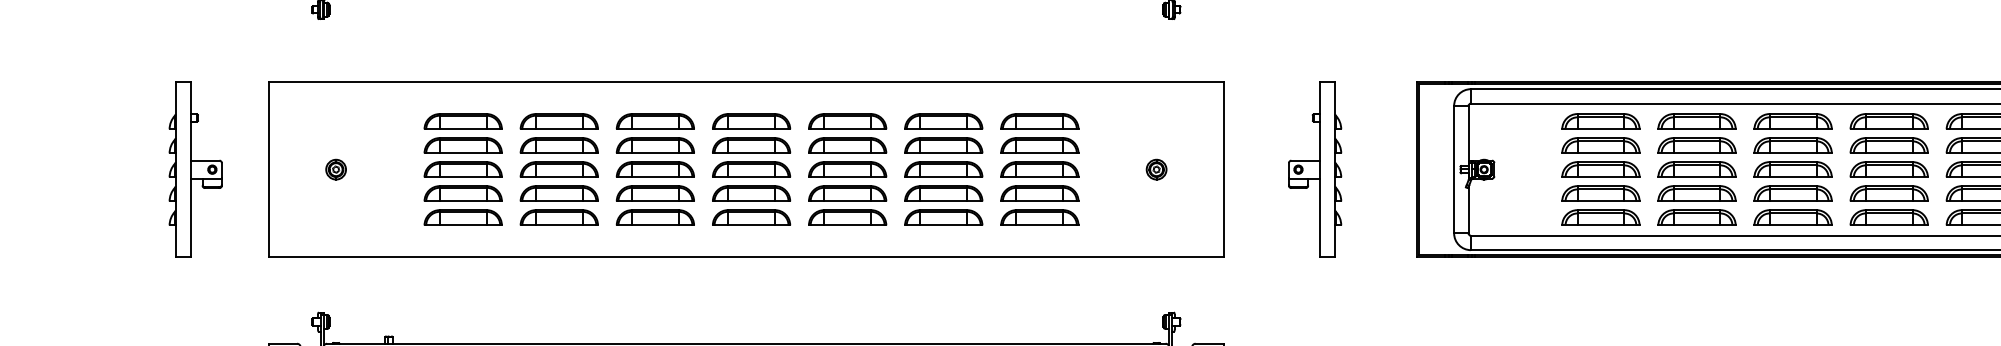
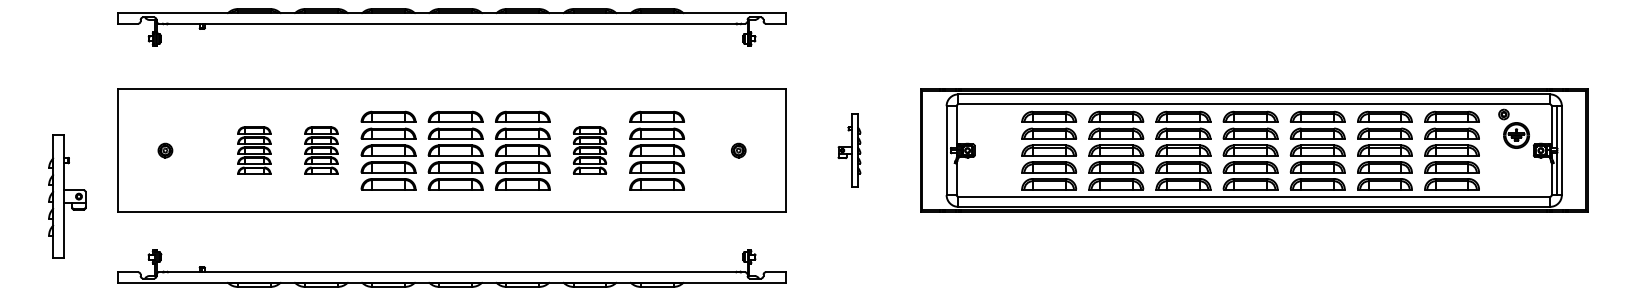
part: (195, 169) -> (67, 196), moved
part: (463, 169) -> (254, 150), size x0.6
part: (559, 169) -> (321, 150), size x0.6
part: (943, 169) -> (589, 150), size x0.6
part: (1315, 169) -> (849, 150), size x0.6

